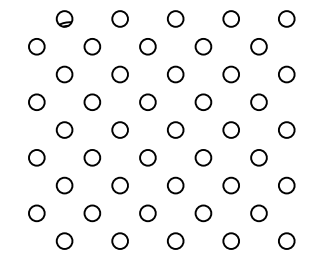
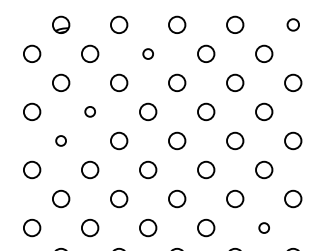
circle: (286, 18) -> (292, 24), size x0.7
circle: (147, 46) -> (147, 53), size x0.6
circle: (92, 101) -> (90, 111), size x0.6
circle: (64, 129) -> (61, 140), size x0.6
circle: (258, 213) -> (263, 228), size x0.6

